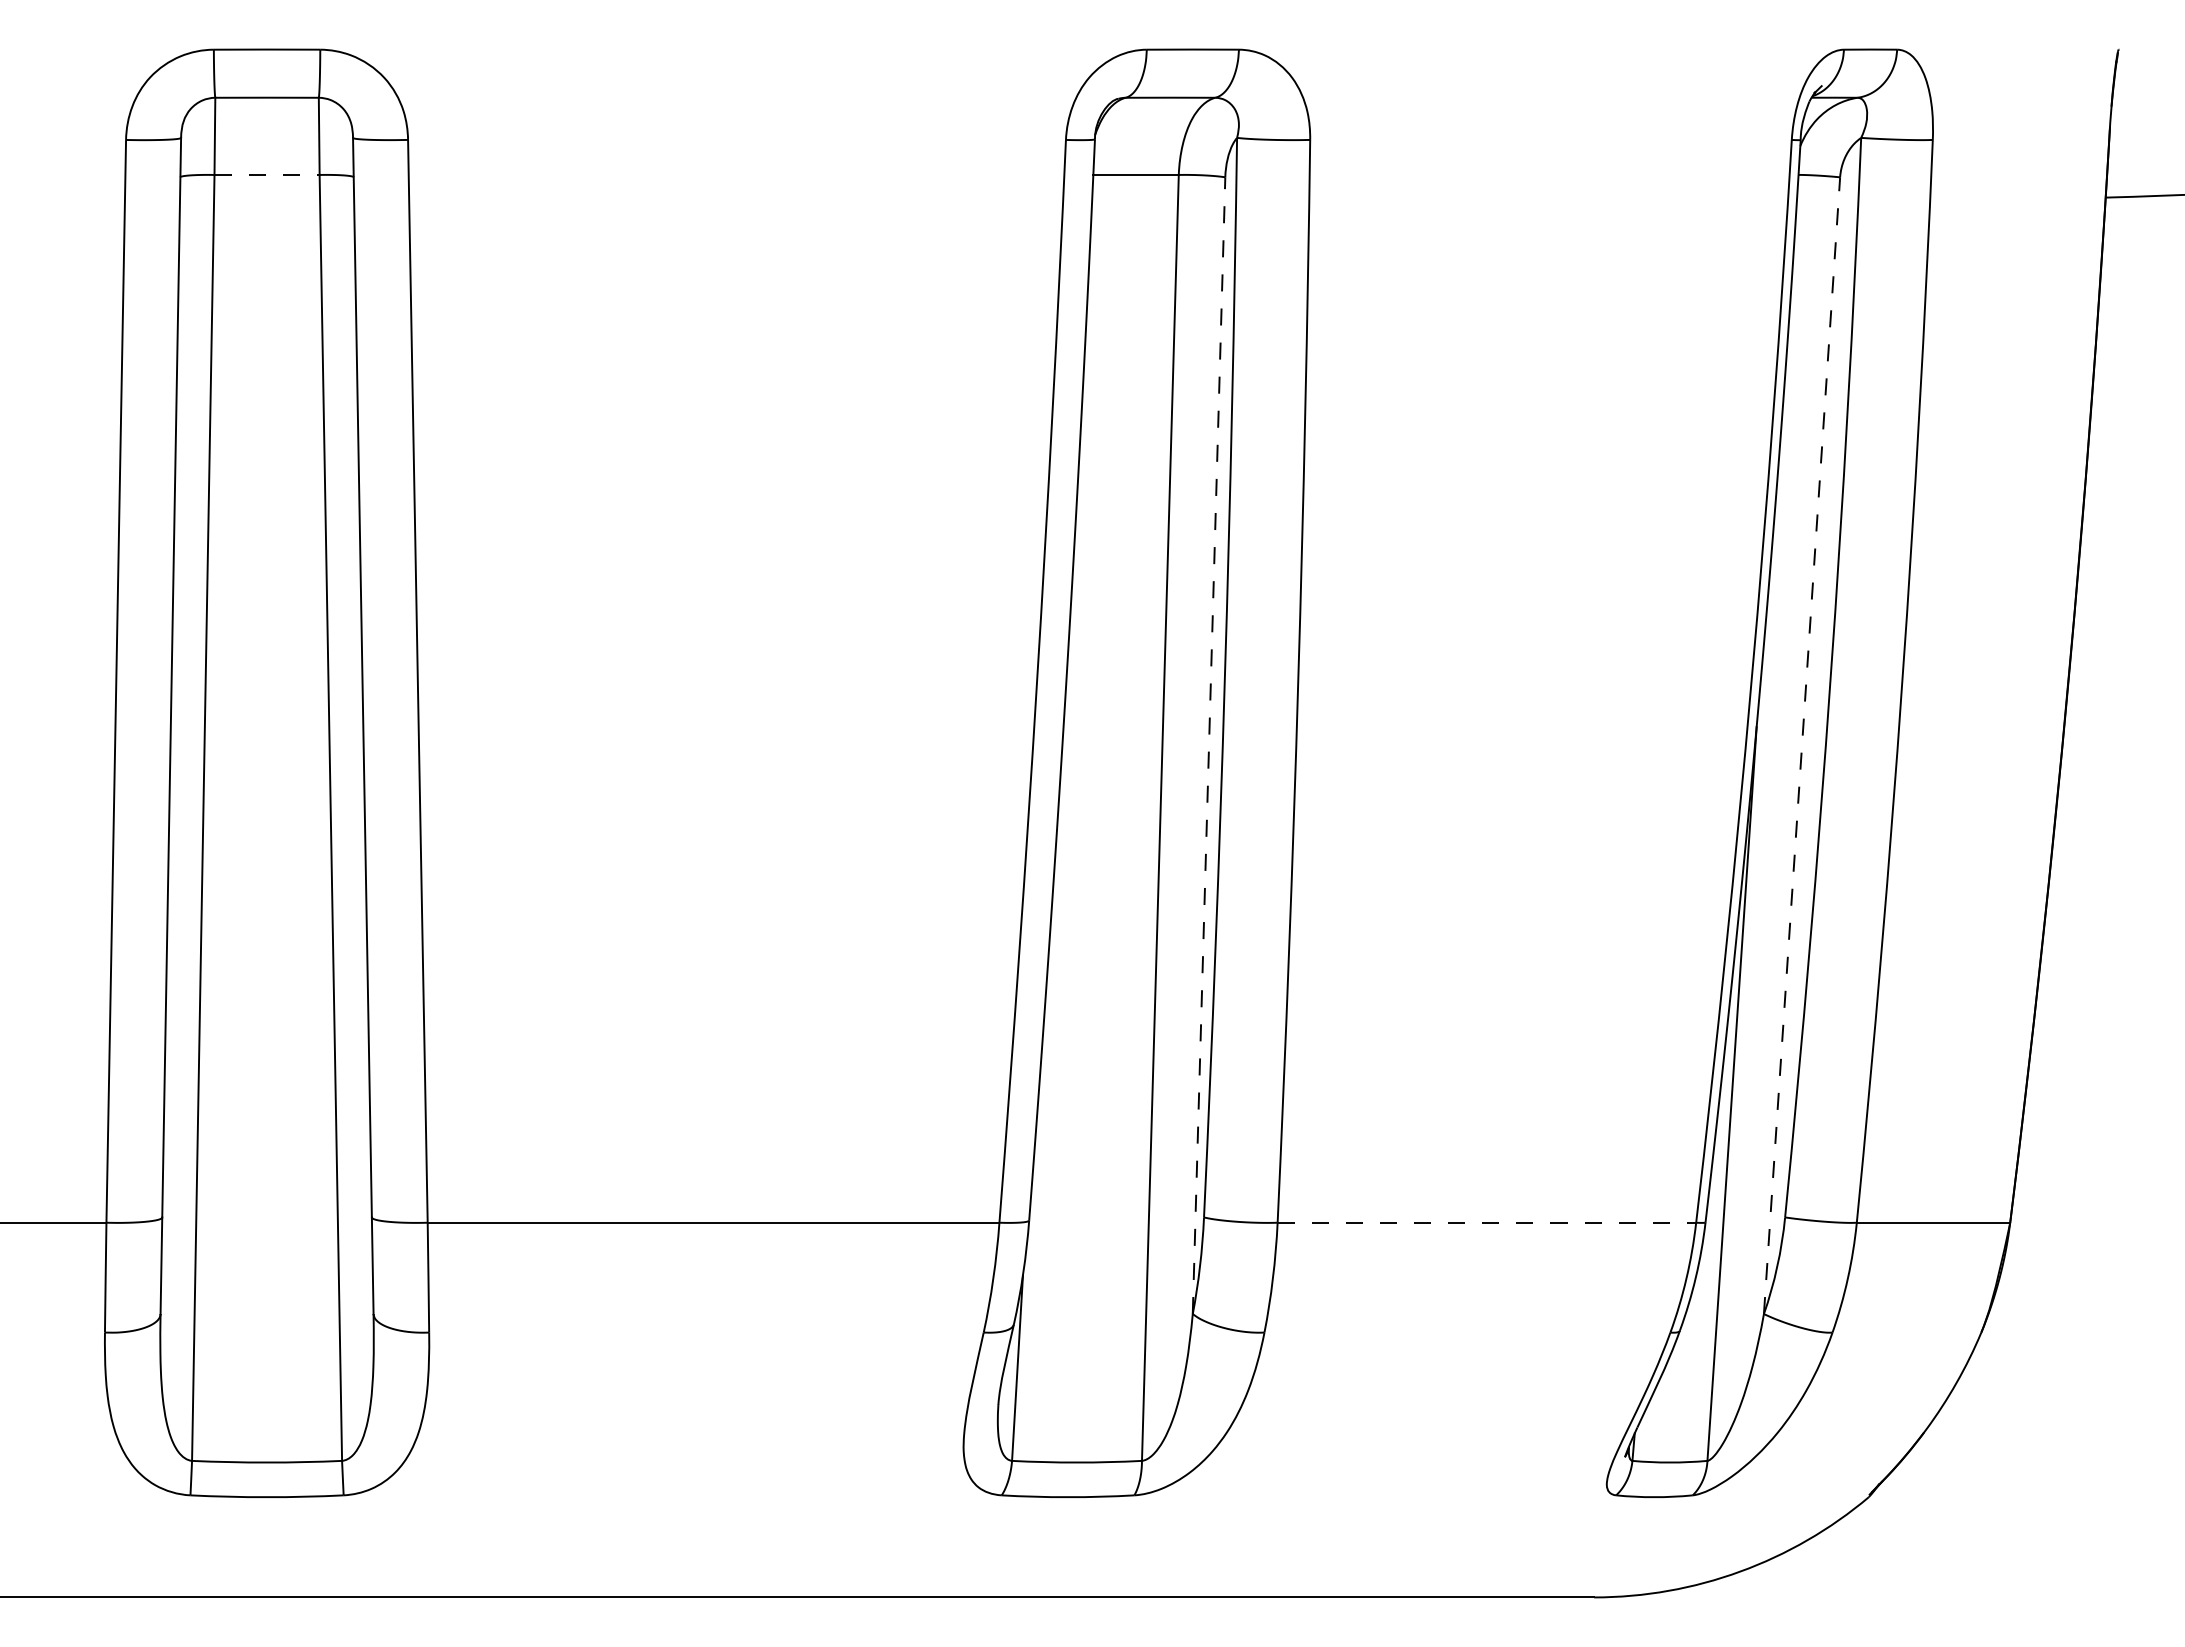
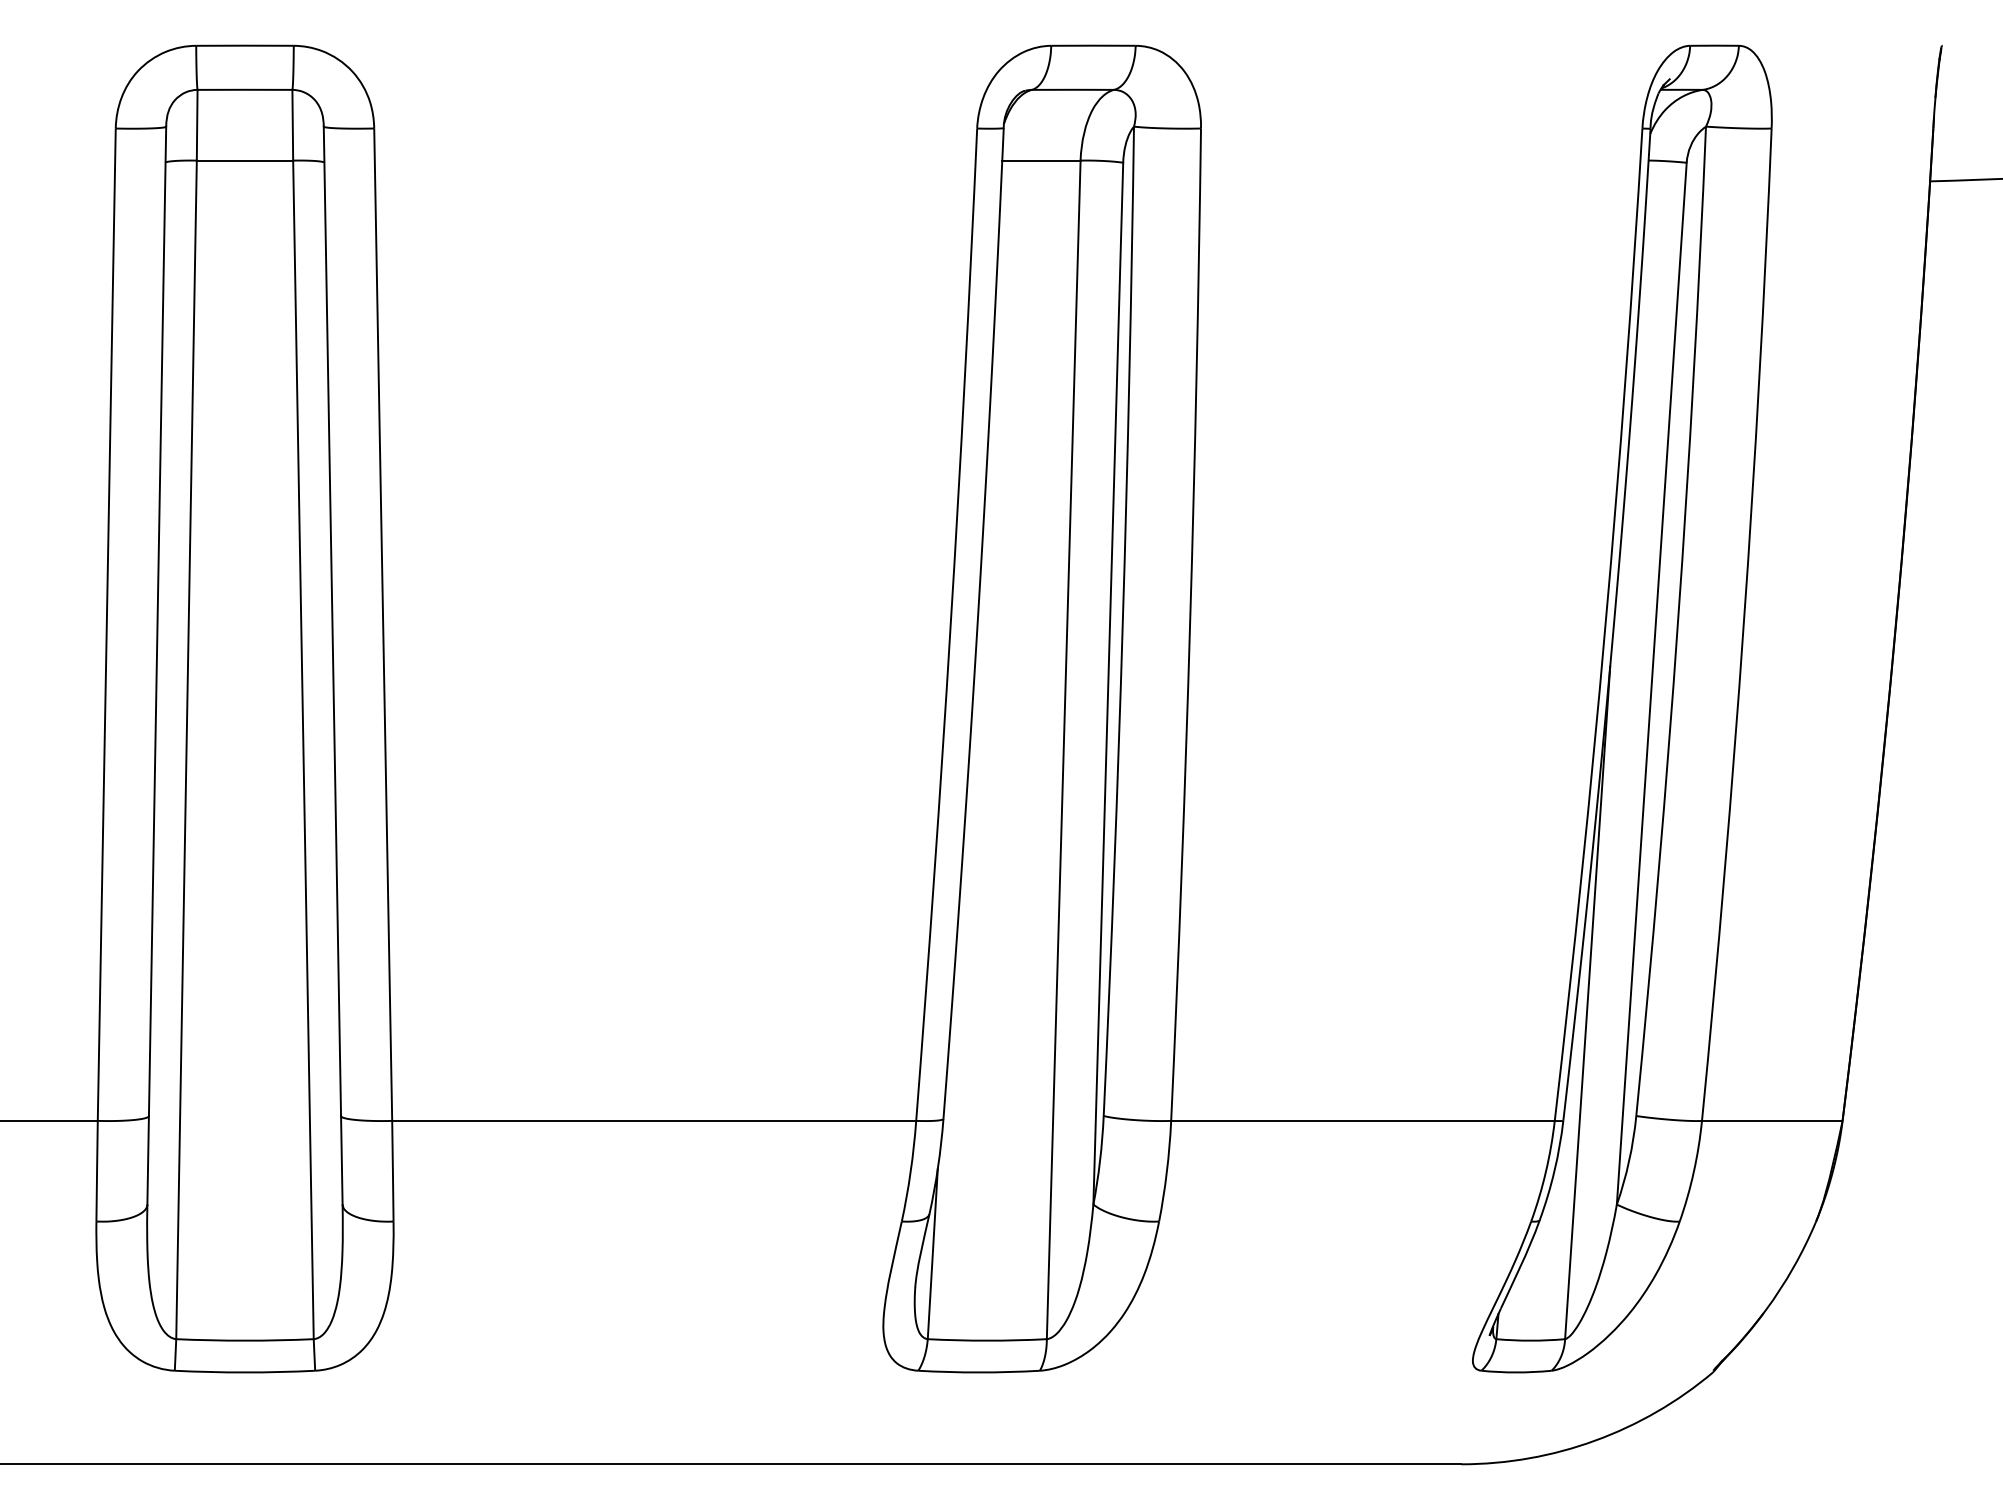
line: (267, 174) -> (245, 160), dashed -> solid
line: (1209, 745) -> (1108, 683), dashed -> solid
line: (1802, 745) -> (1652, 683), dashed -> solid
line: (1487, 1222) -> (1363, 1120), dashed -> solid

